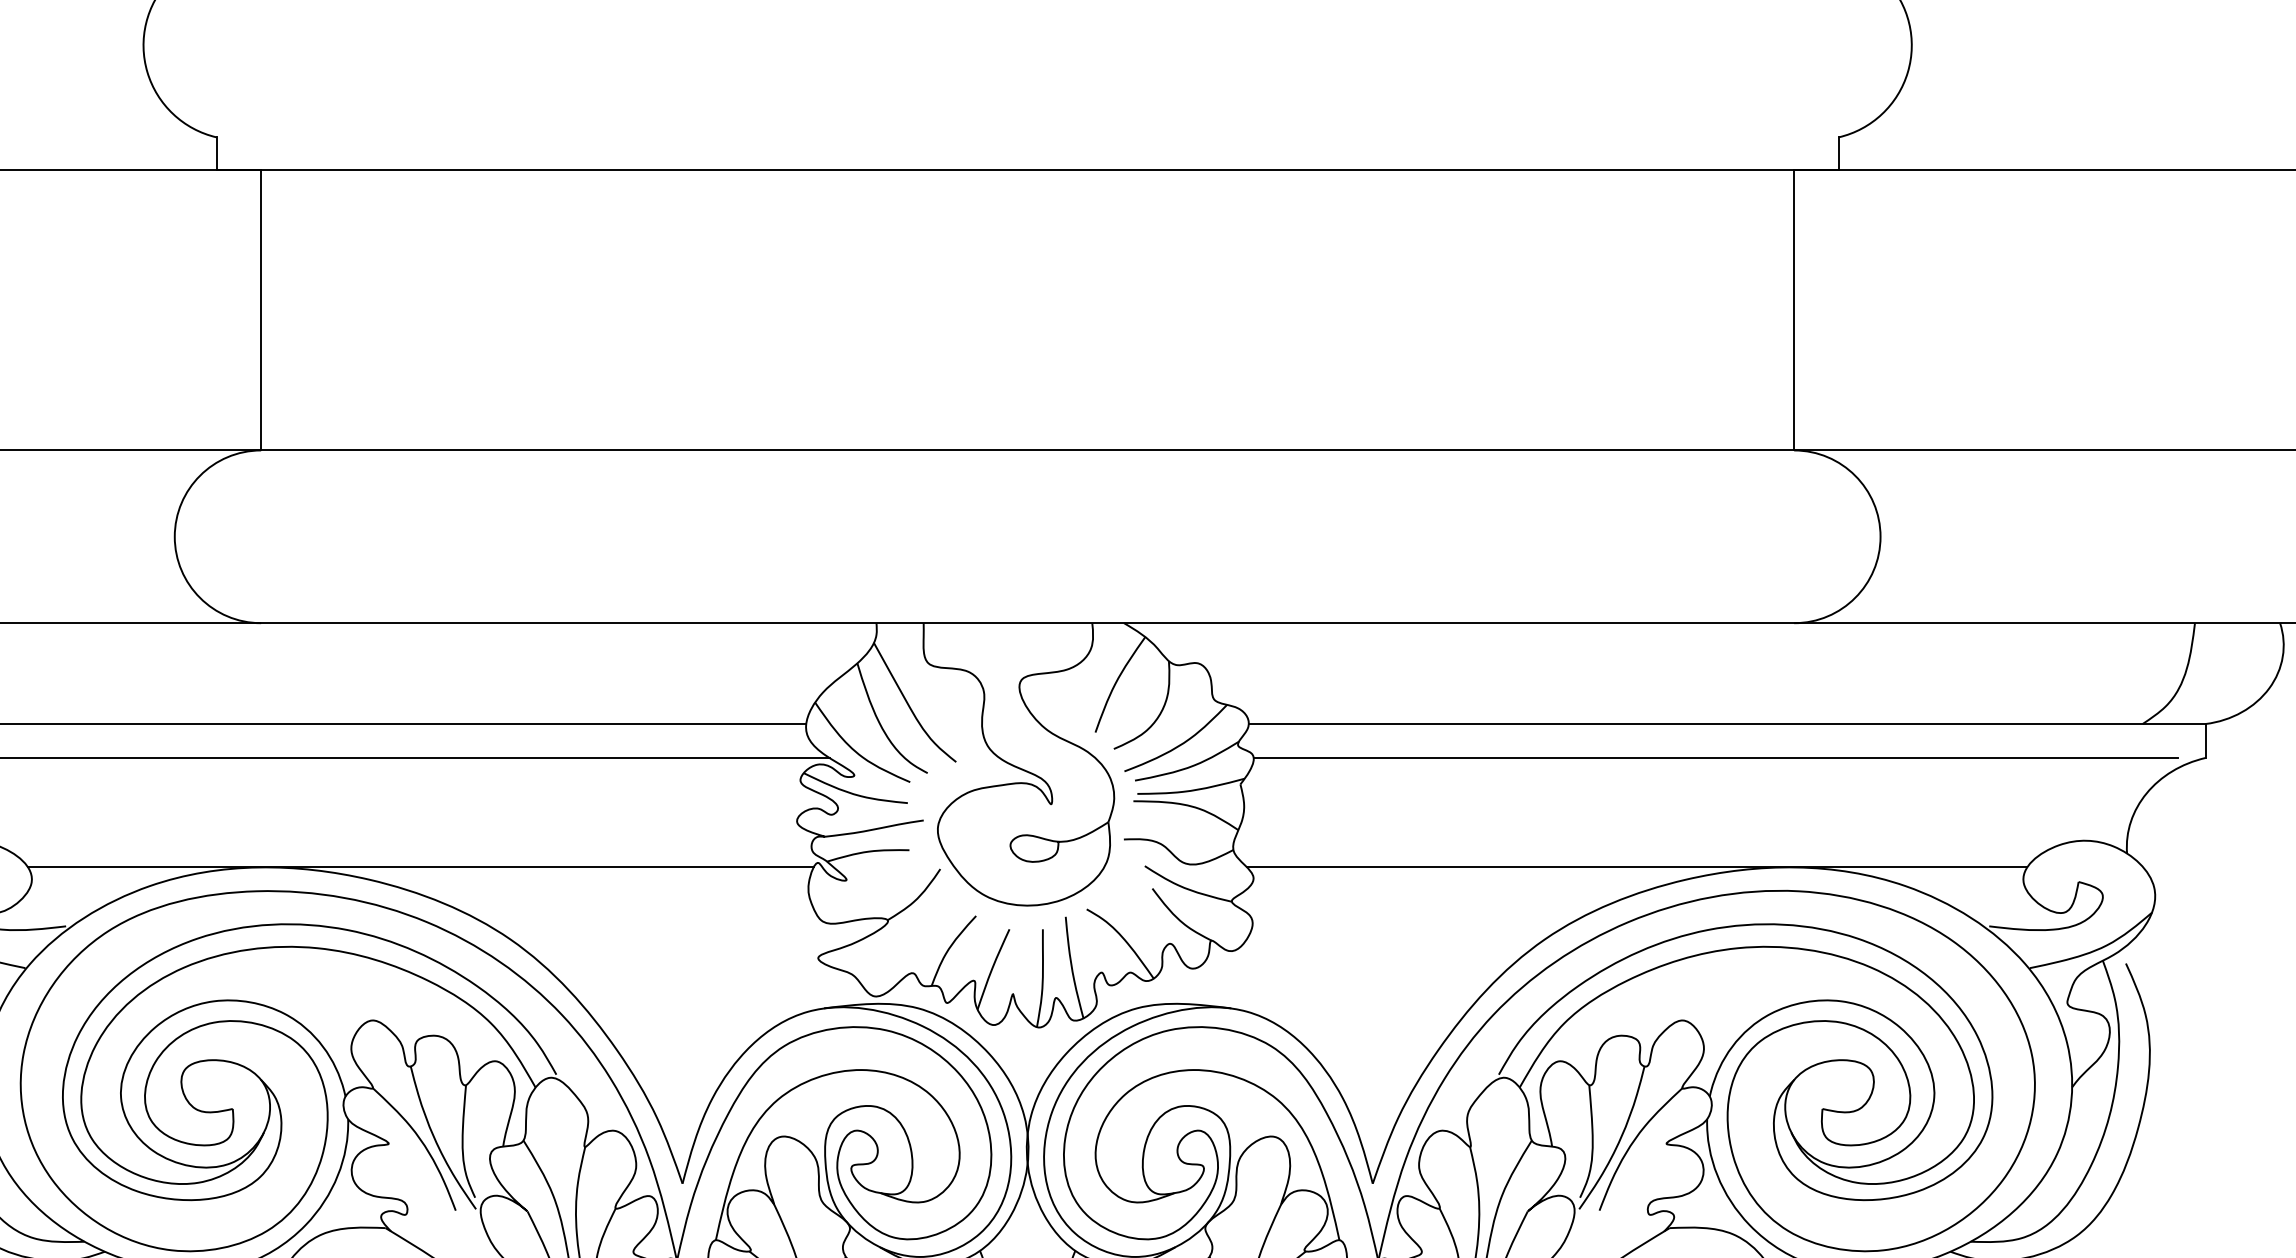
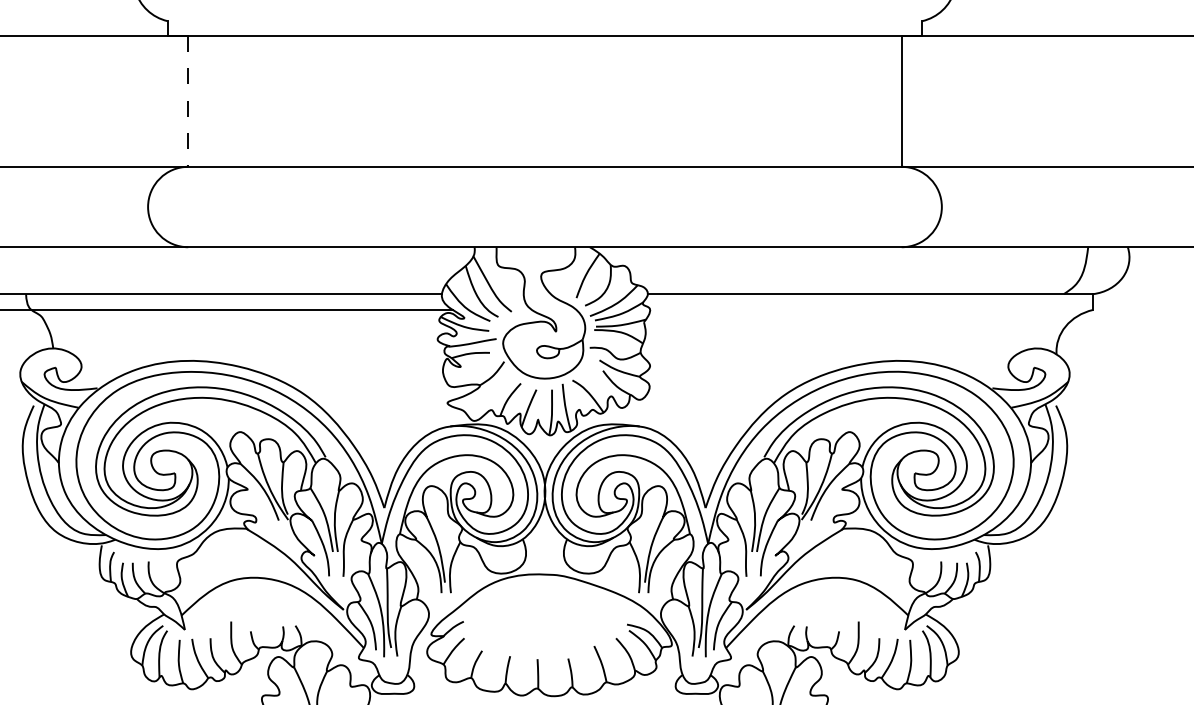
line: (261, 312) -> (188, 102), solid -> dashed
line: (1716, 757) -> (865, 309), removed
line: (420, 866) -> (262, 360), removed
line: (1636, 866) -> (828, 360), removed

